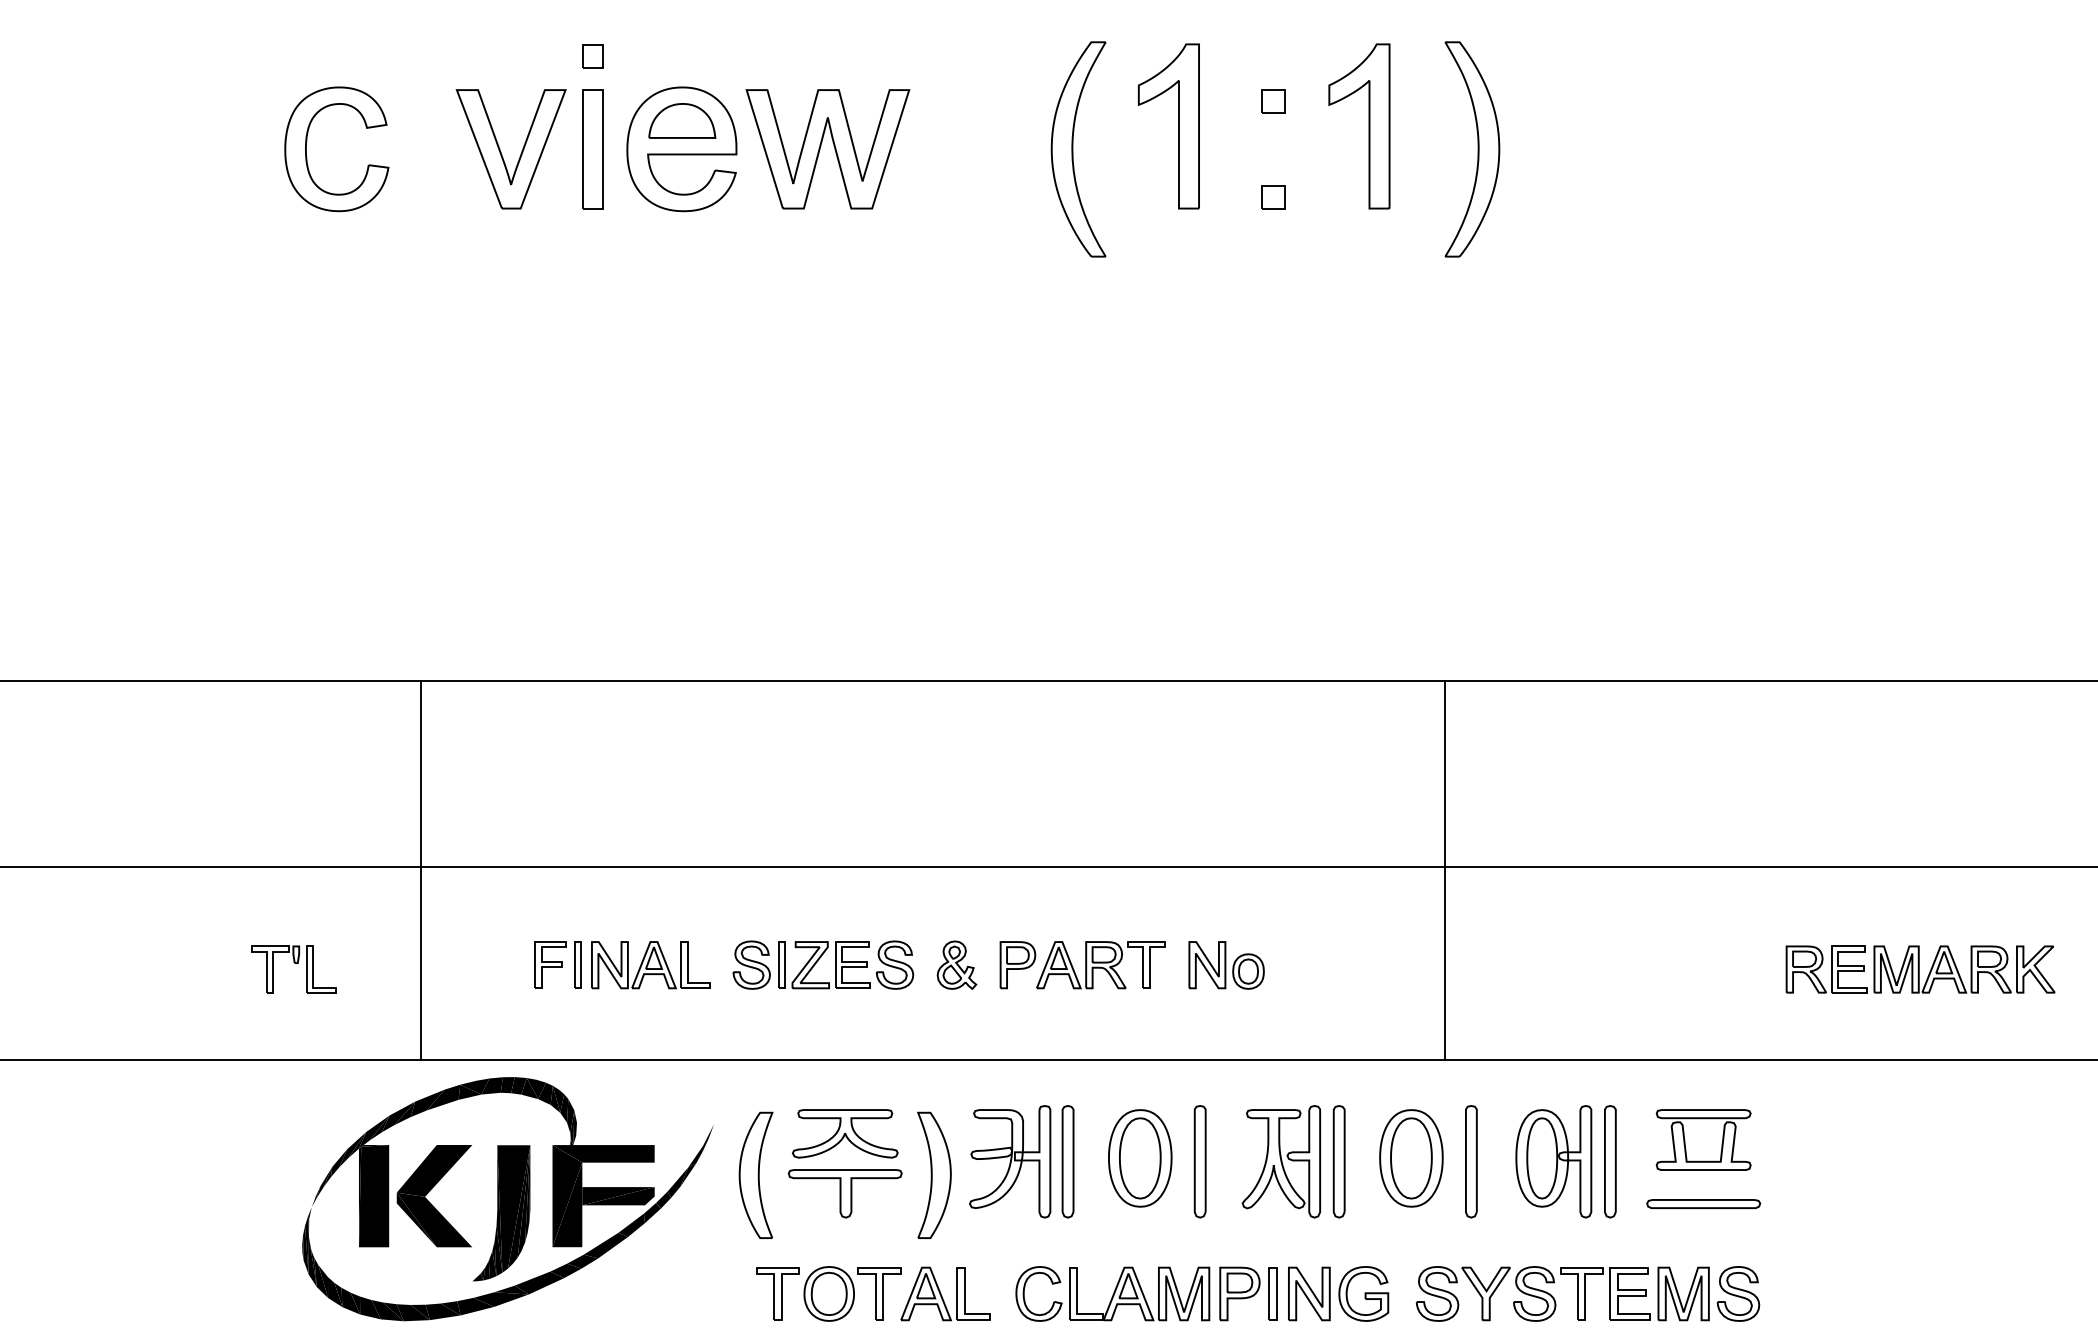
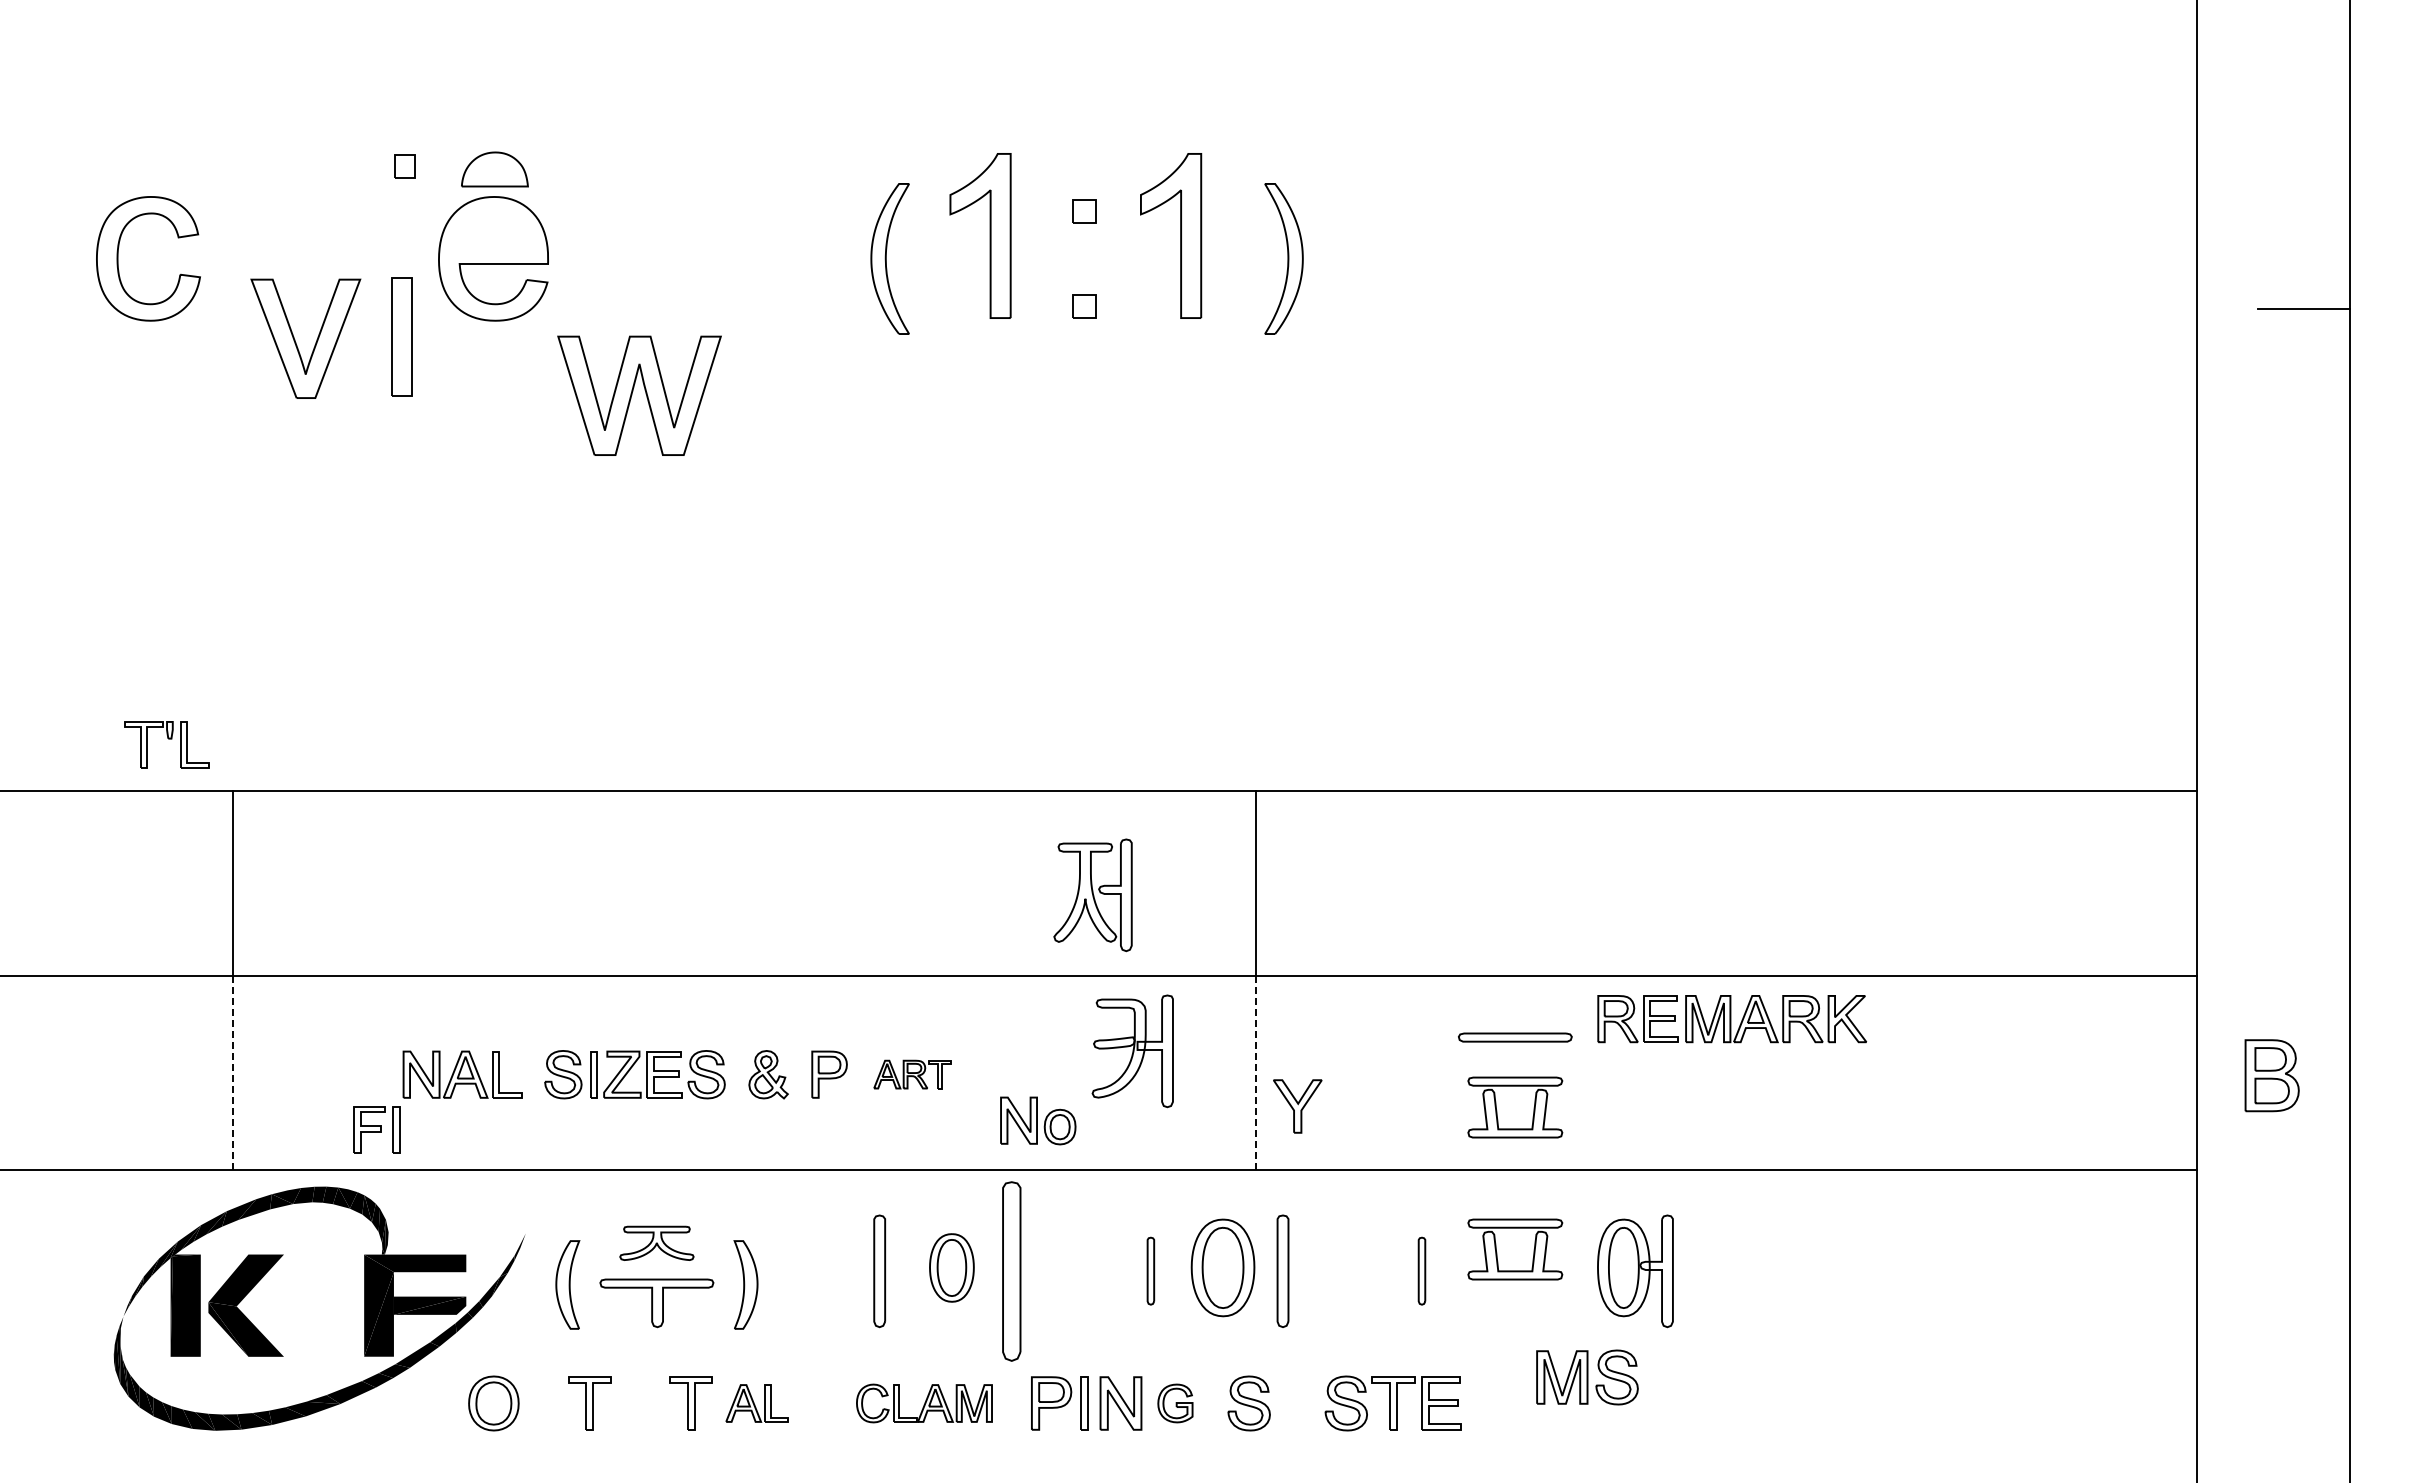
part: (681, 120) -> (494, 169), moved
part: (833, 147) -> (645, 394), moved
part: (592, 148) -> (401, 336), moved
part: (1077, 148) -> (889, 258), size x0.7
part: (1471, 148) -> (1283, 258), size x0.7
part: (501, 152) -> (296, 342), moved
line: (420, 963) -> (232, 1073), solid -> dashed
line: (1444, 963) -> (1256, 1073), solid -> dashed
part: (557, 964) -> (376, 1129), moved
part: (1100, 964) -> (912, 1074), size x0.6
part: (1226, 964) -> (1038, 1120), moved
part: (292, 968) -> (166, 744), moved
part: (1920, 969) -> (1732, 1019), moved
part: (1721, 997) -> (1533, 1107), added
part: (844, 1133) -> (656, 1243), size x0.7
part: (1139, 1157) -> (951, 1267), size x0.7
part: (1199, 1160) -> (1011, 1270), size x1.6
part: (1338, 1160) -> (1150, 1270), size x0.6
part: (1609, 1160) -> (1421, 1270), size x0.6
part: (1009, 1161) -> (1132, 1051), moved
part: (1280, 1161) -> (1092, 895), moved
part: (1553, 1161) -> (1635, 1271), moved
part: (755, 1174) -> (567, 1284), size x0.7
part: (933, 1174) -> (745, 1284), size x0.7
part: (1703, 1203) -> (1515, 1037), moved
part: (500, 1212) -> (312, 1322), removed
part: (828, 1293) -> (493, 1403), moved
part: (945, 1293) -> (757, 1403), size x0.7
part: (1112, 1293) -> (924, 1403), size x0.7
part: (1363, 1293) -> (1175, 1403), size x0.7
part: (1485, 1293) -> (1297, 1106), moved
part: (1708, 1293) -> (1587, 1377), moved

